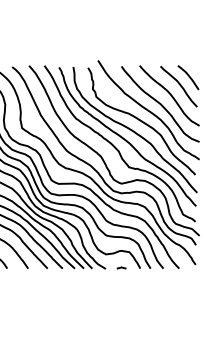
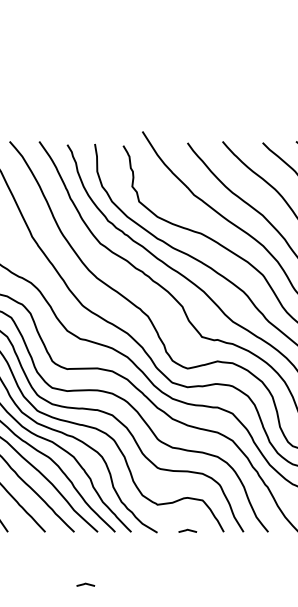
line: (68, 295) -> (85, 583), added

